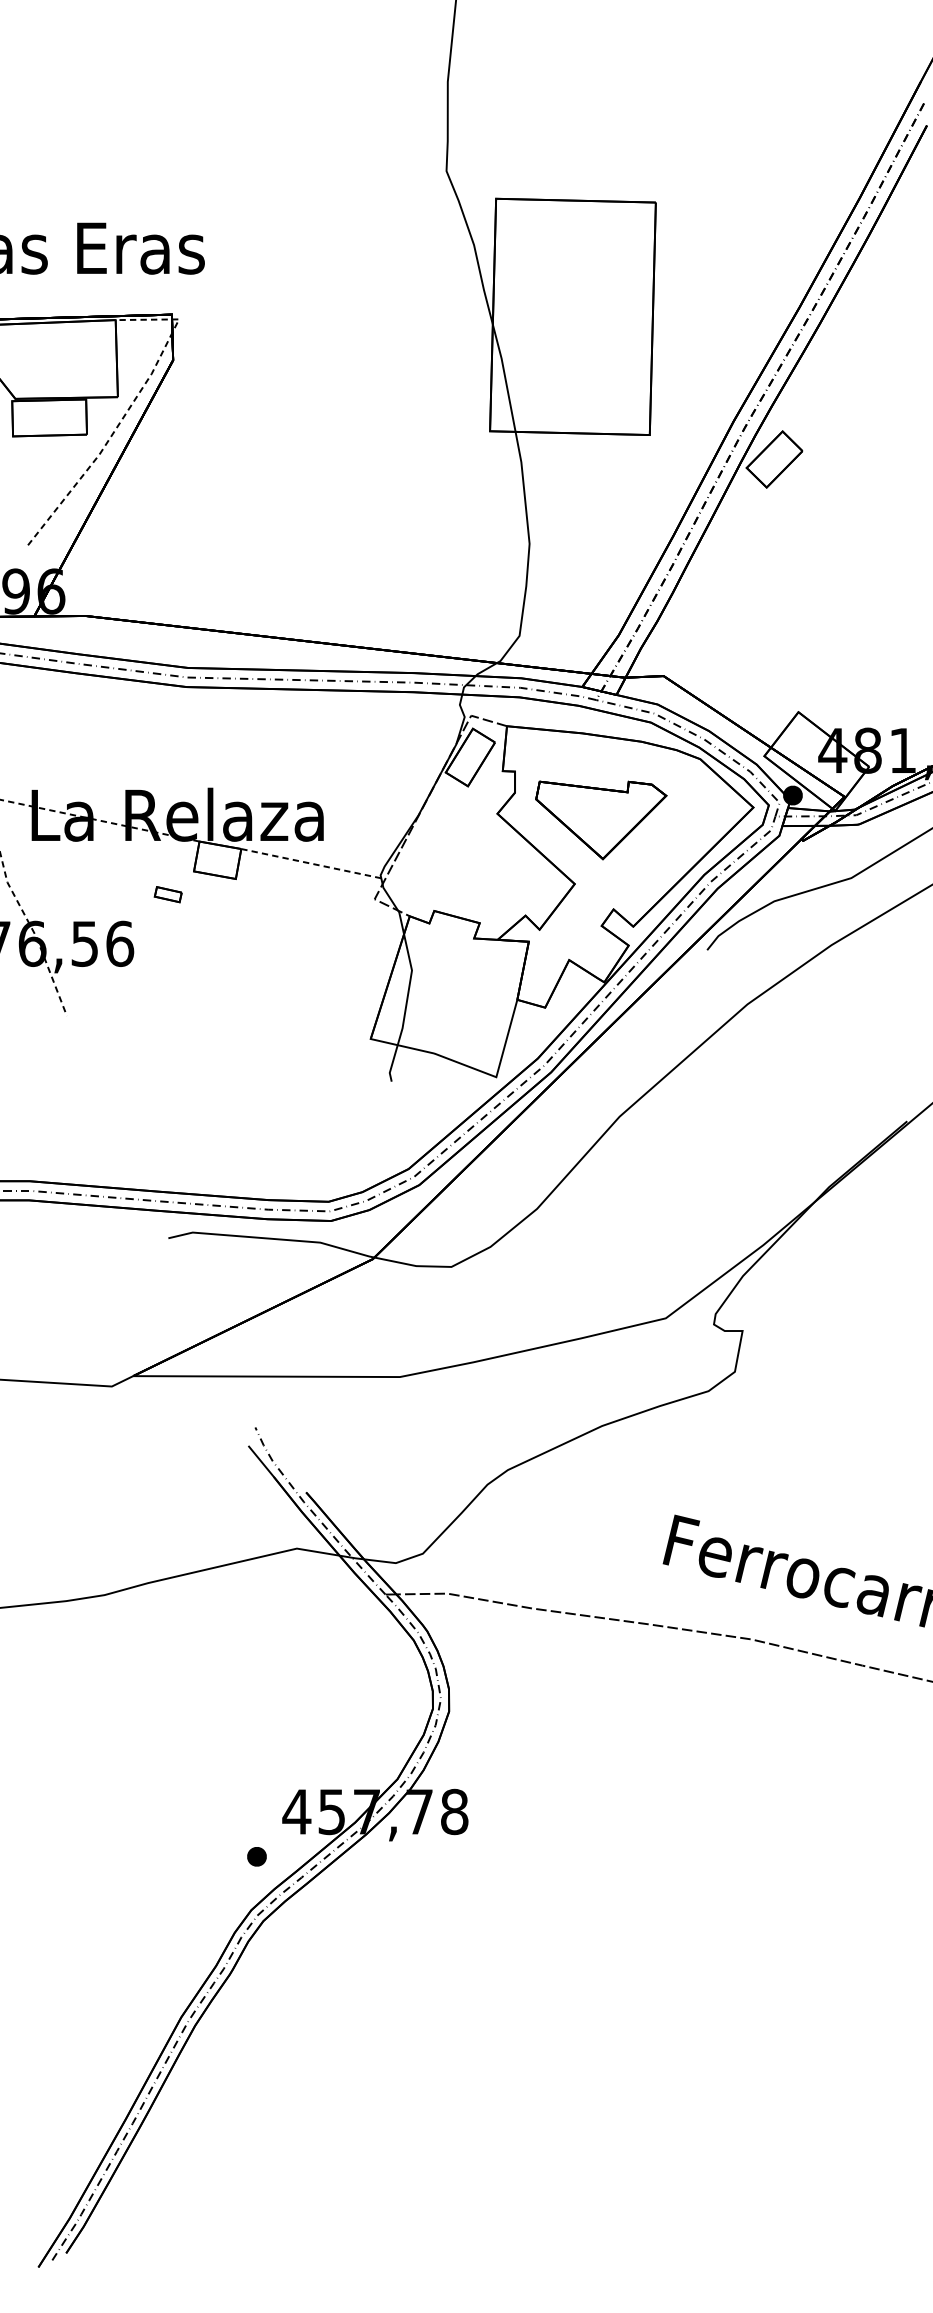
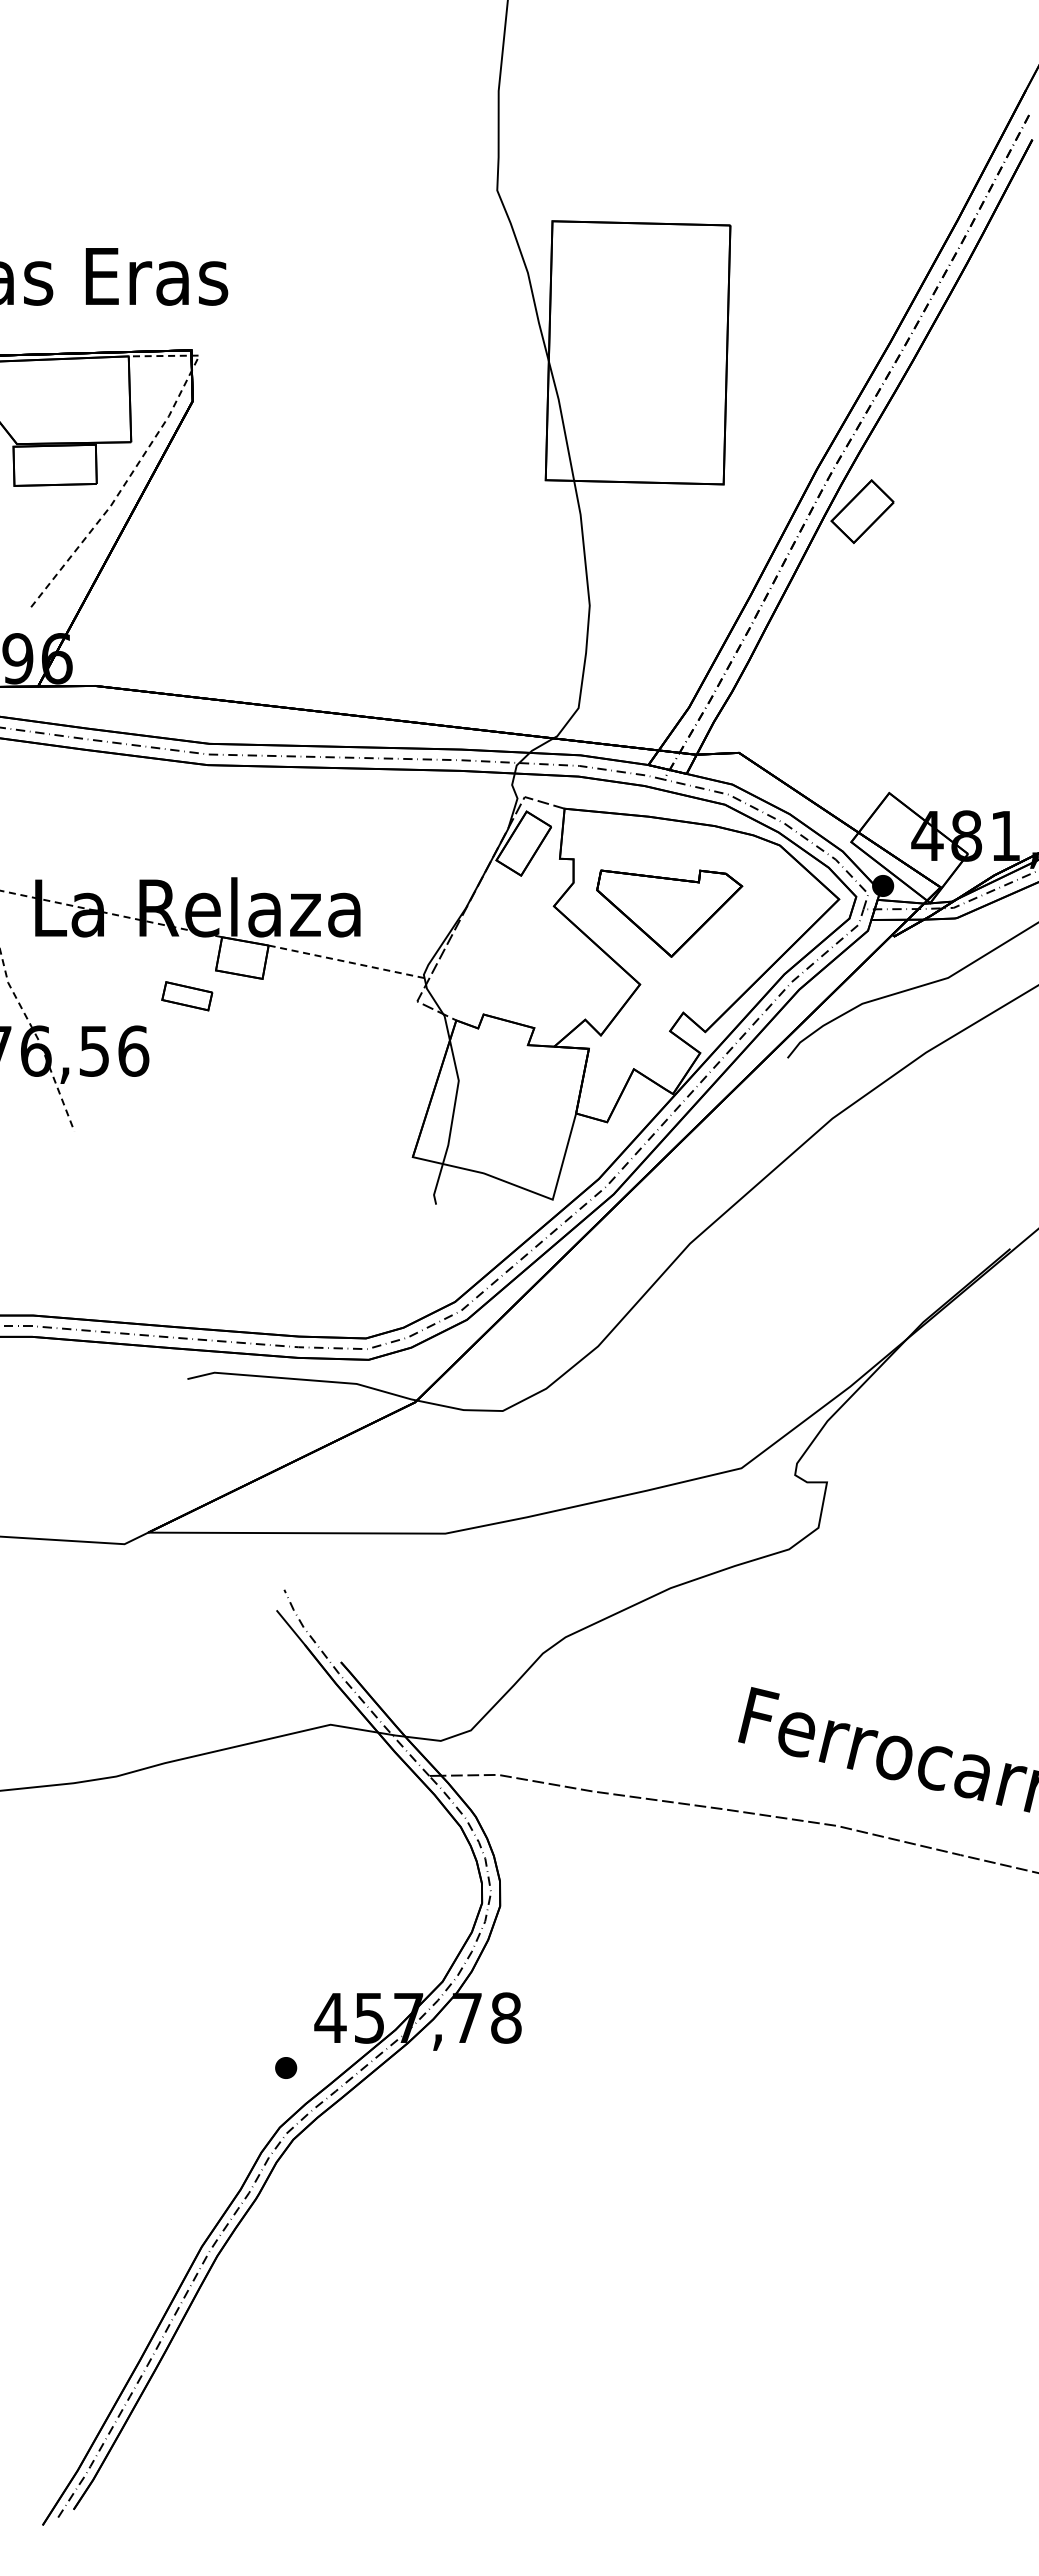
part: (168, 894) -> (187, 996), size x1.67

